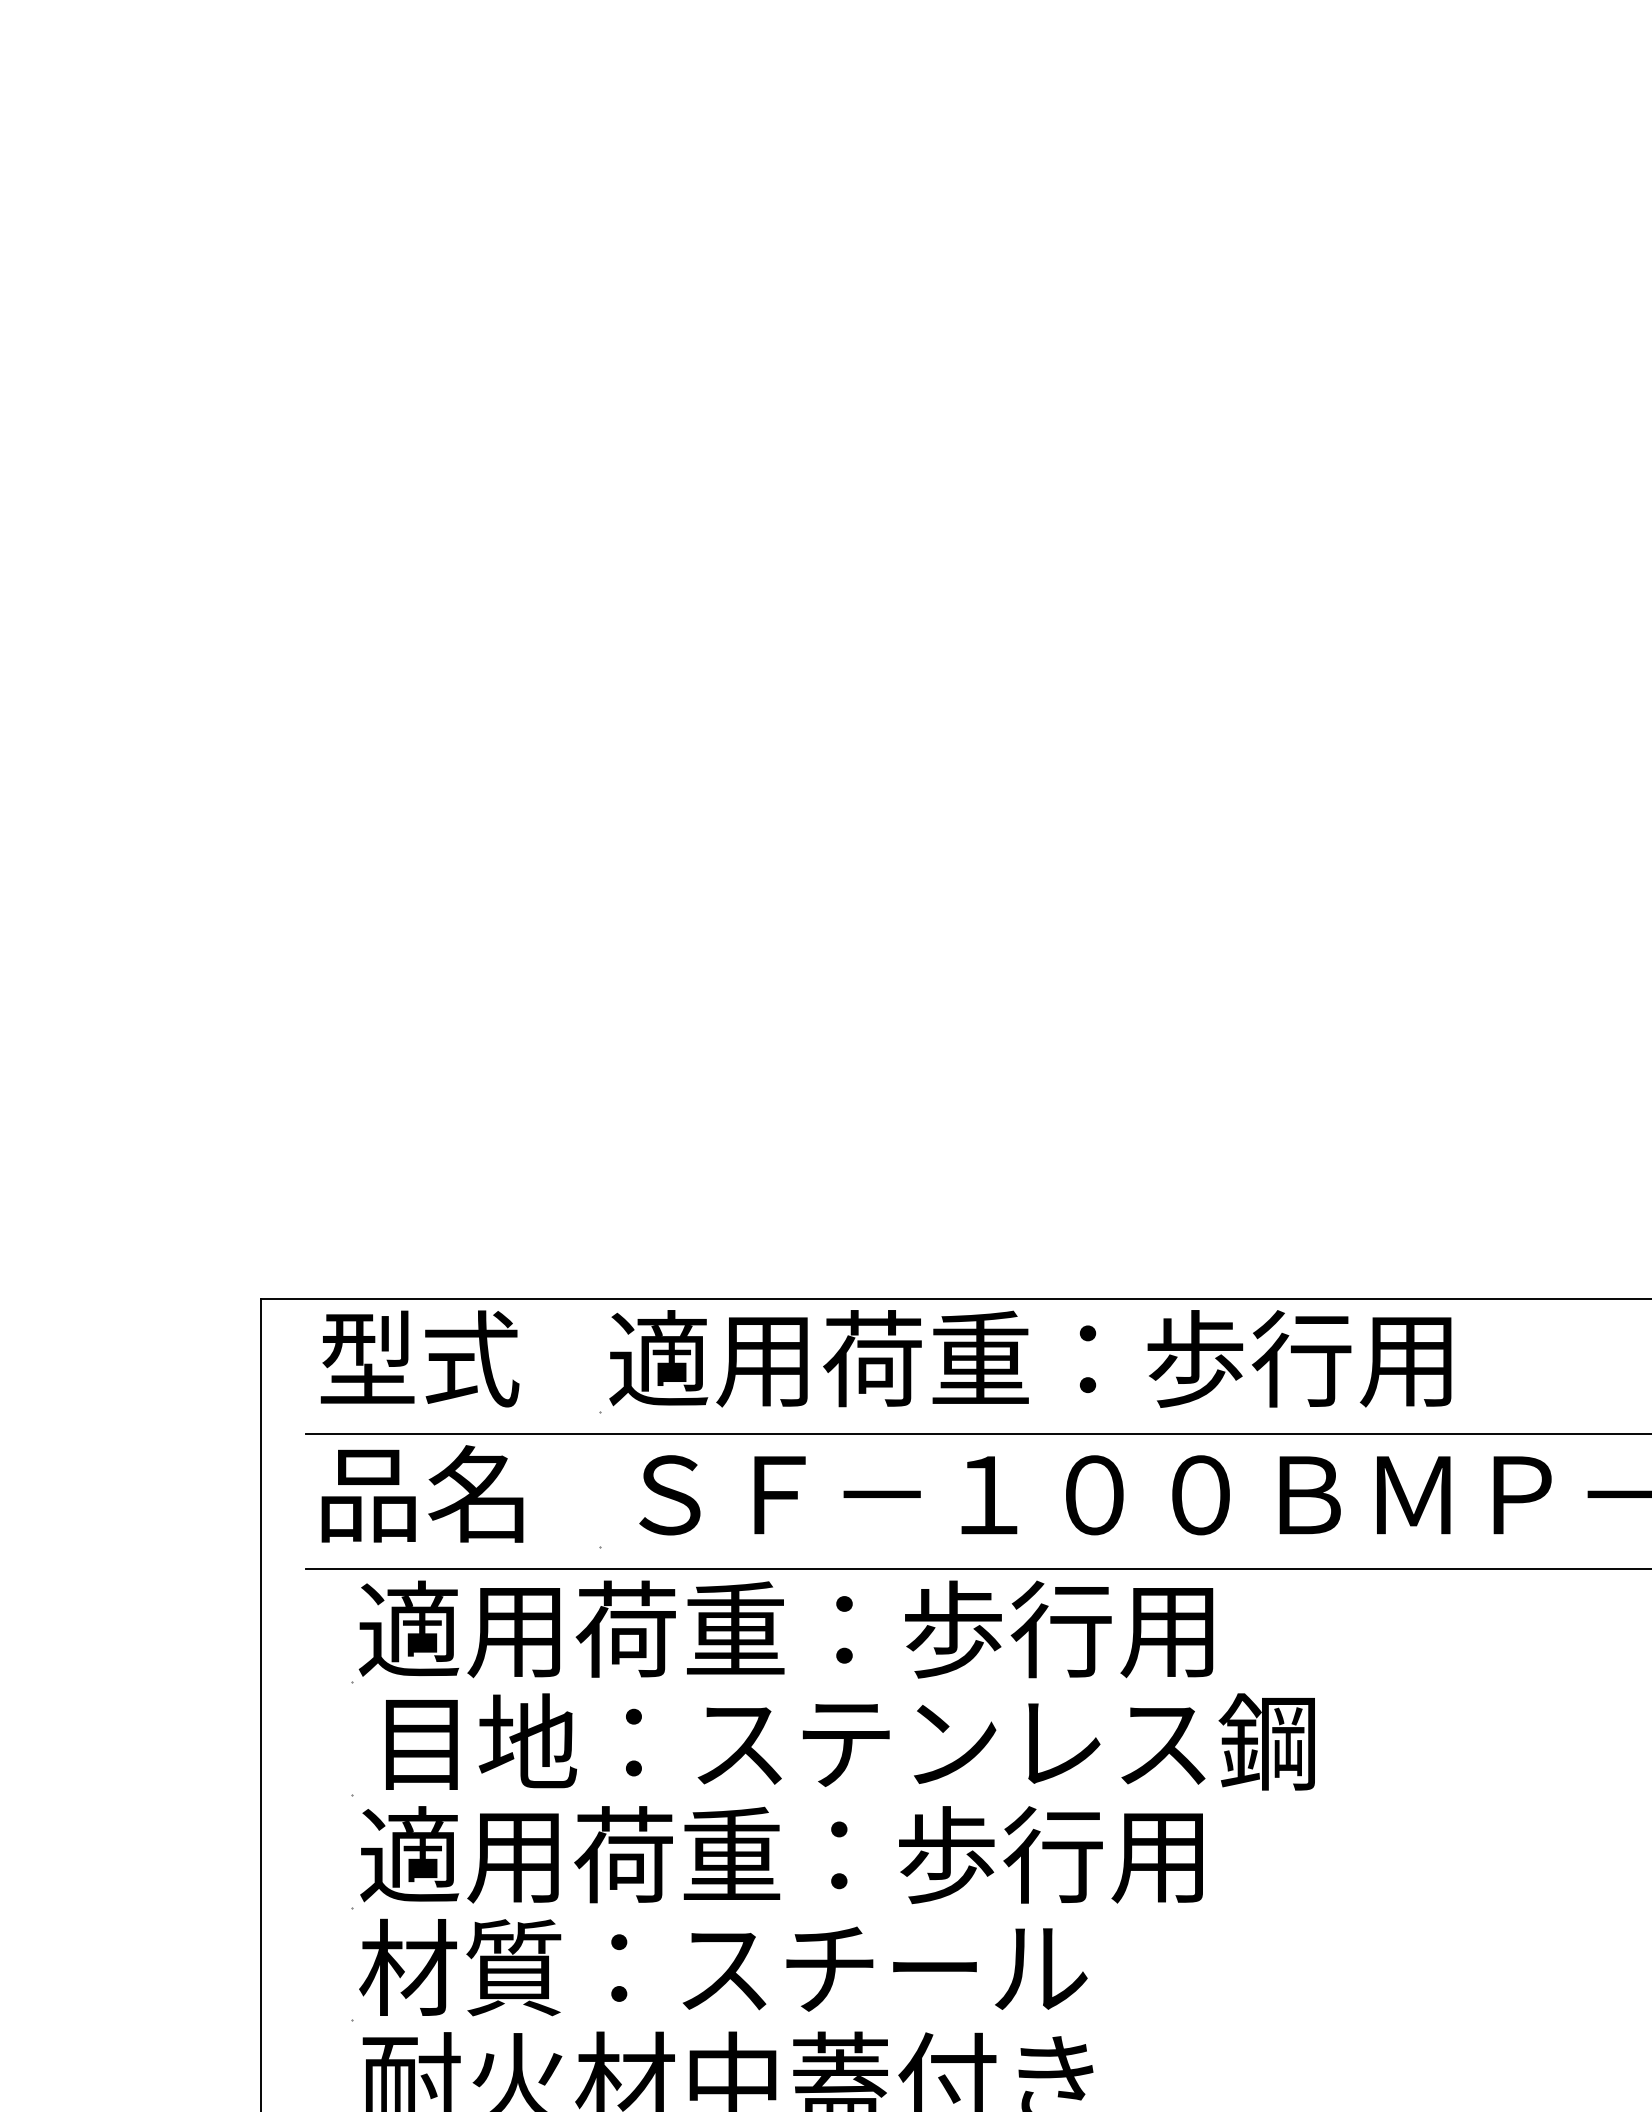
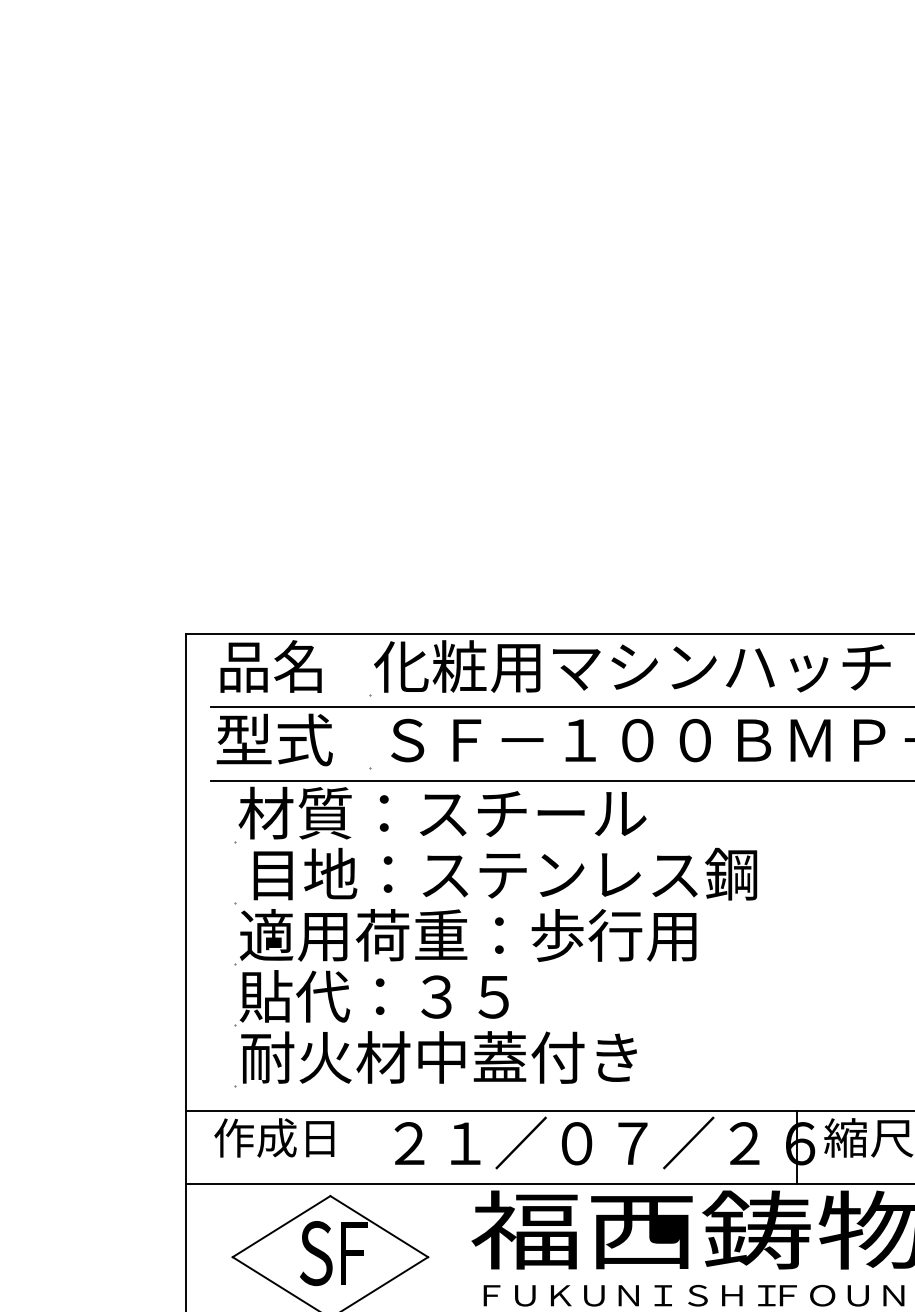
text: (420, 1358) -> (272, 666), 型式 -> 品名
text: (1084, 1358) -> (632, 666), 適用荷重：歩行用 -> 化粧用マシンハッチ
text: (424, 1493) -> (274, 739), 品名 -> 型式
text: (784, 1628) -> (469, 812), 適用荷重：歩行用 -> 材質：スチール
text: (723, 1967) -> (436, 996), 材質：スチール -> 貼代：３５

